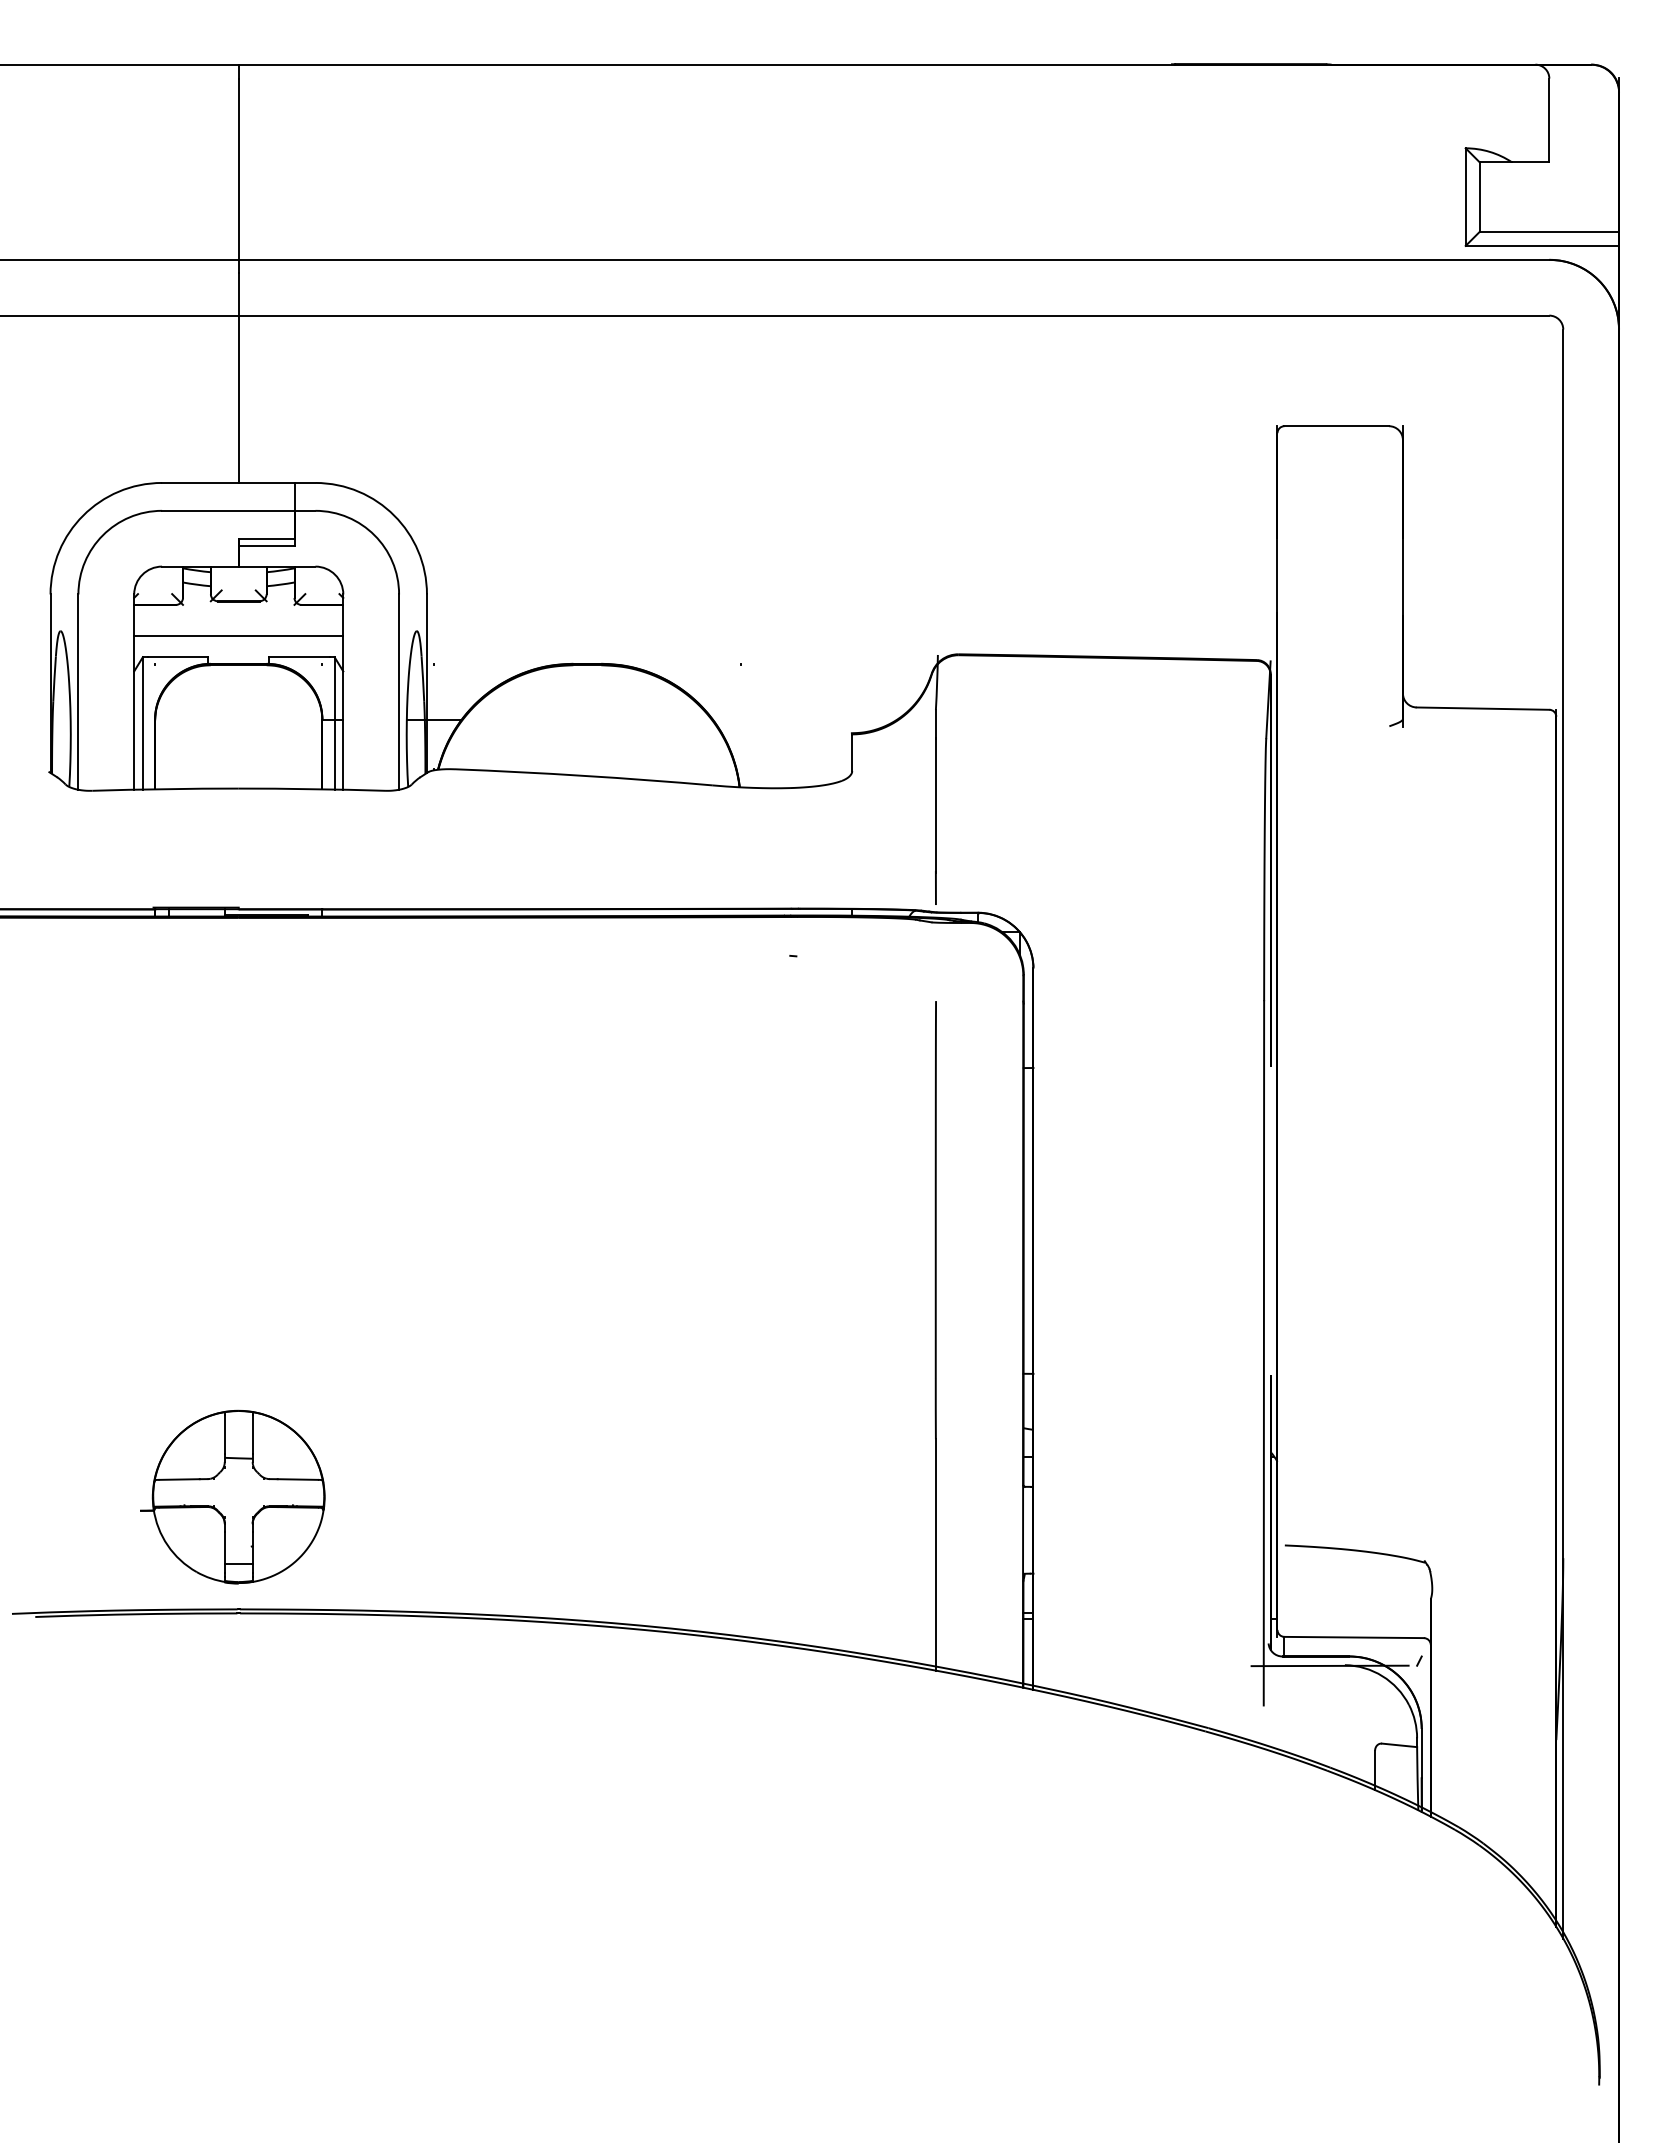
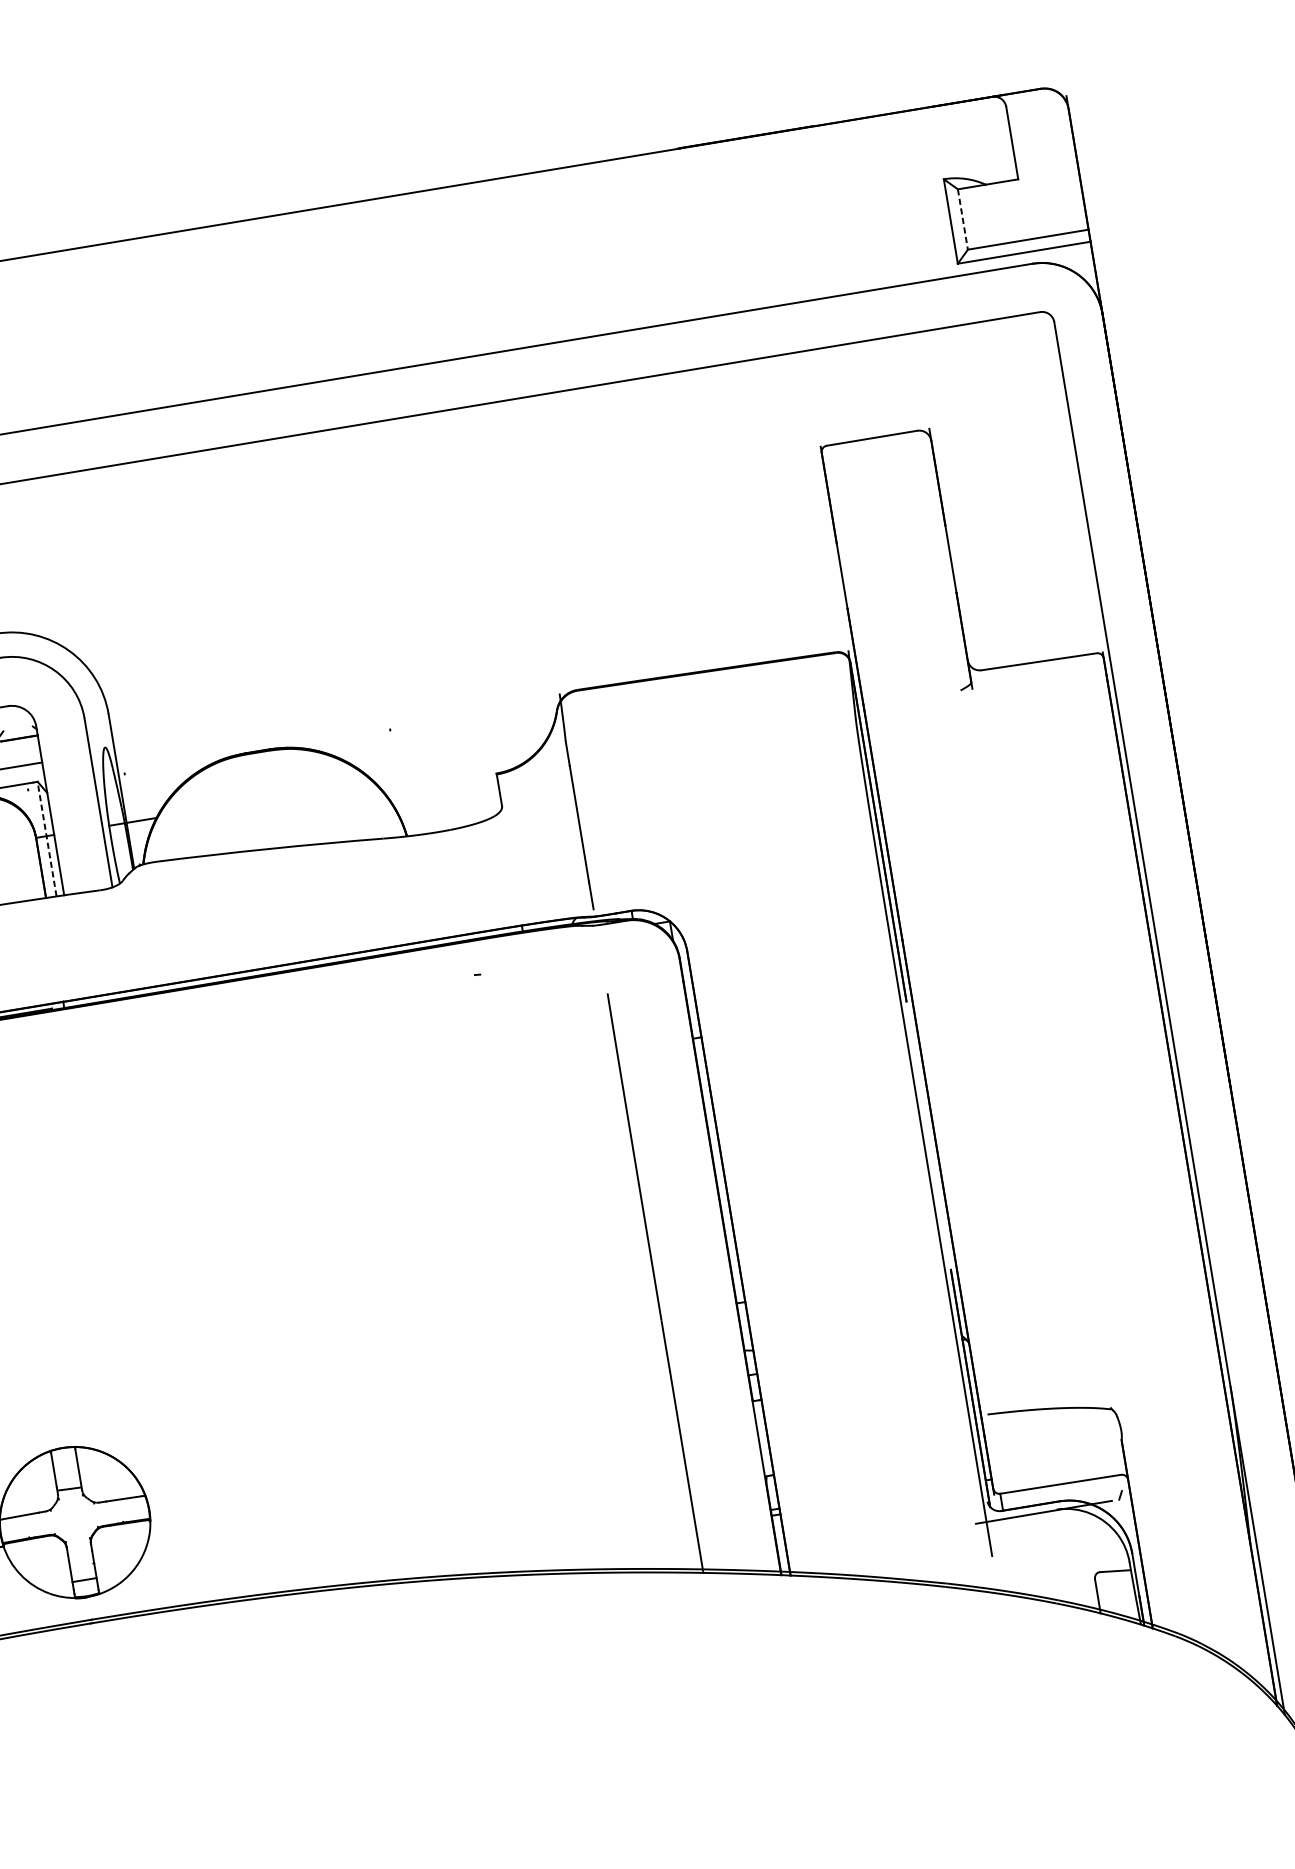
line: (1479, 197) -> (962, 219), solid -> dashed
line: (334, 722) -> (46, 838), solid -> dashed

